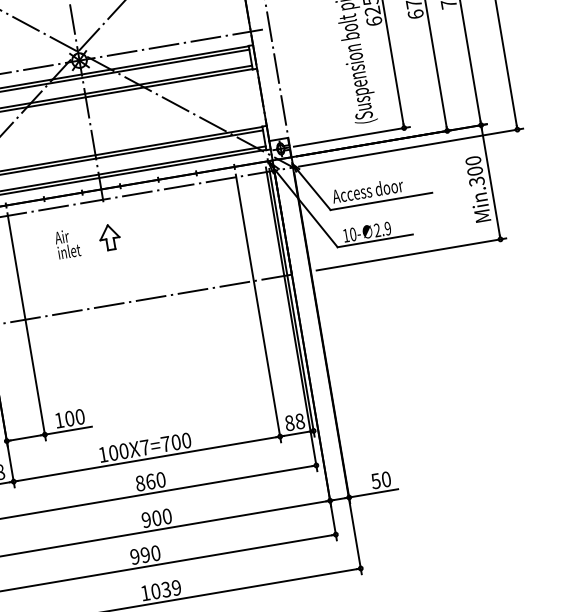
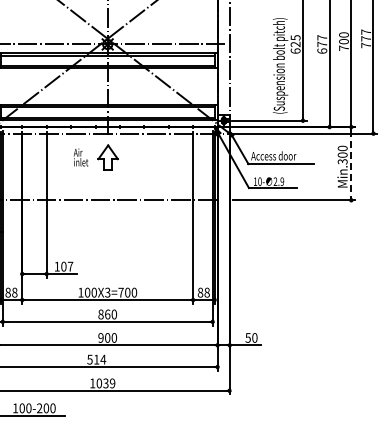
line: (491, 183) -> (351, 164), solid -> dashed
part: (109, 236) -> (107, 157), size x1.6
text: (80, 416) -> (70, 266), 100 -> 107
text: (144, 447) -> (107, 292), 100X7=700 -> 100X3=700
text: (145, 554) -> (96, 359), 990 -> 514

